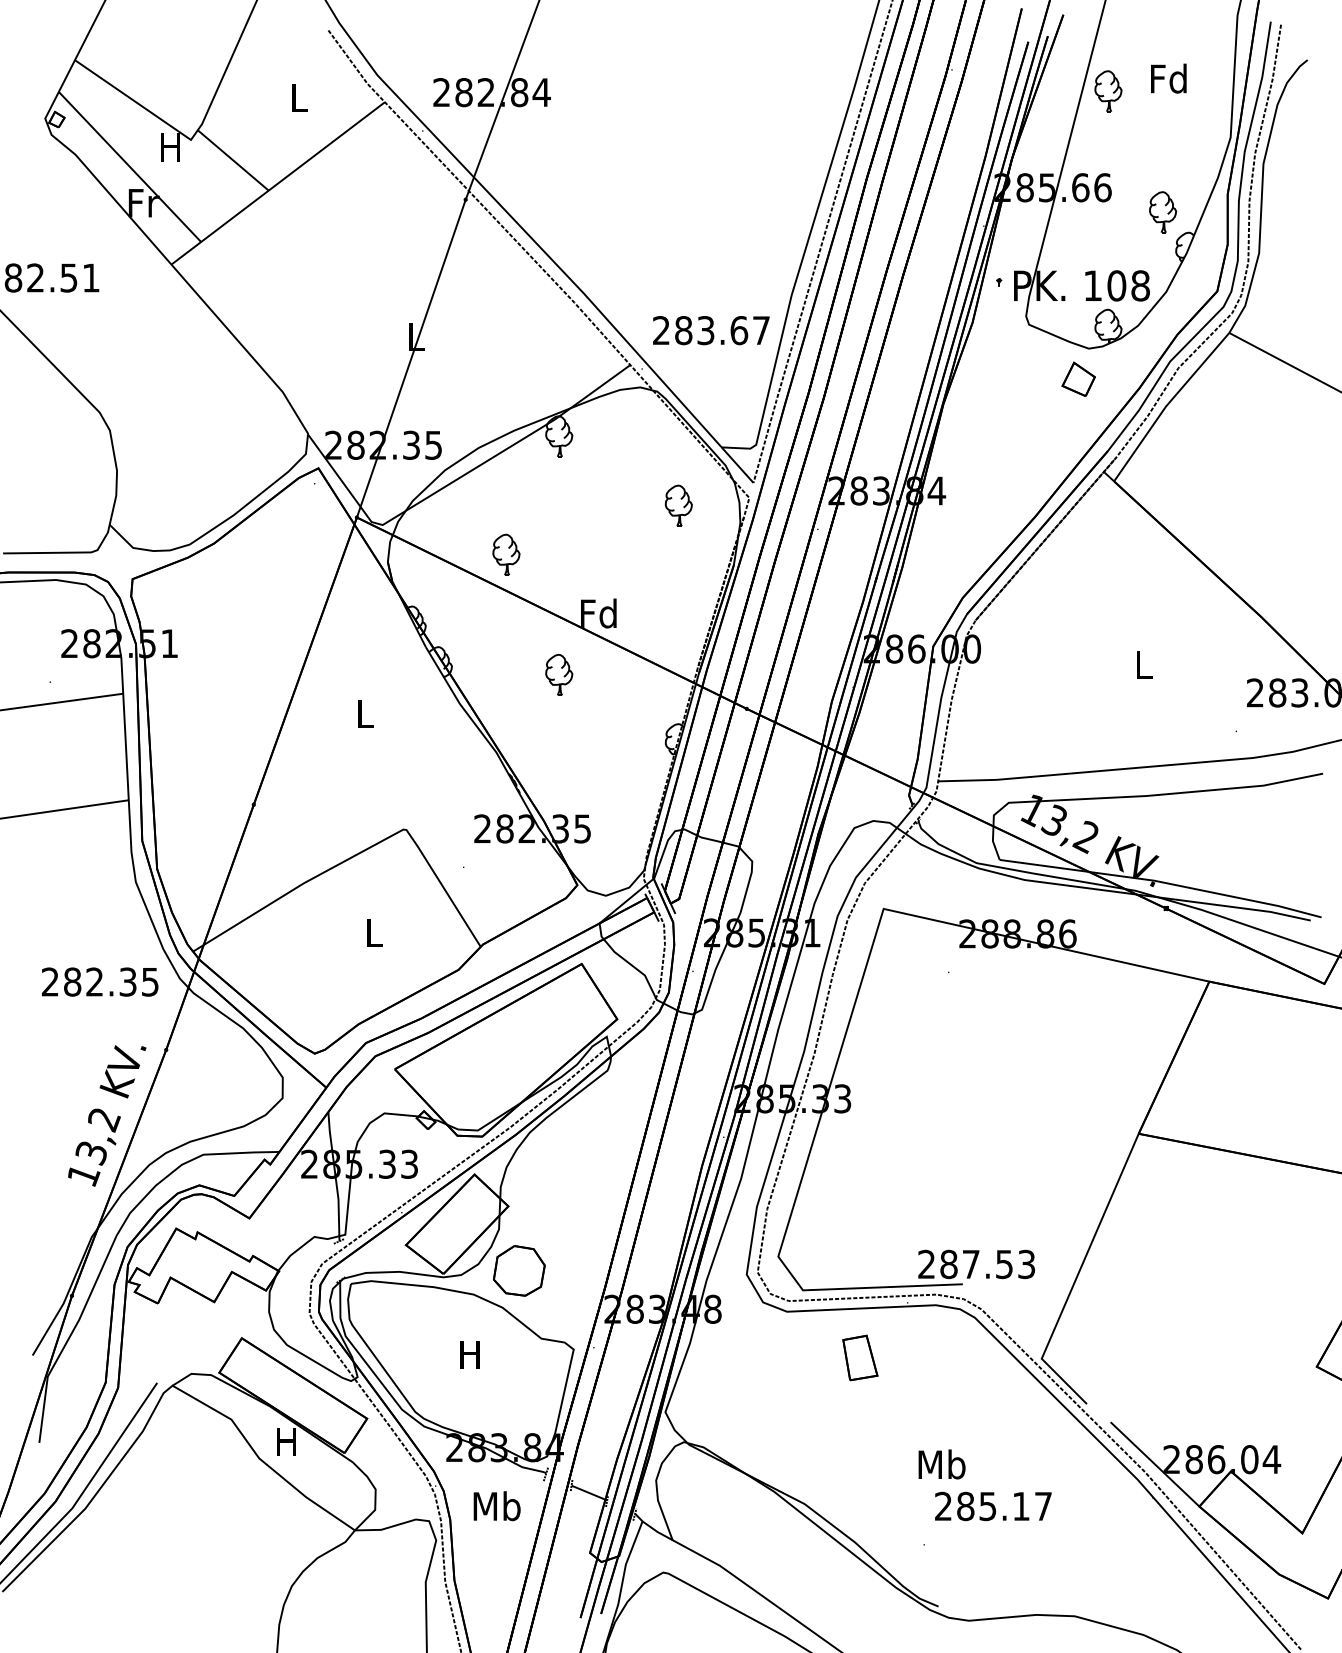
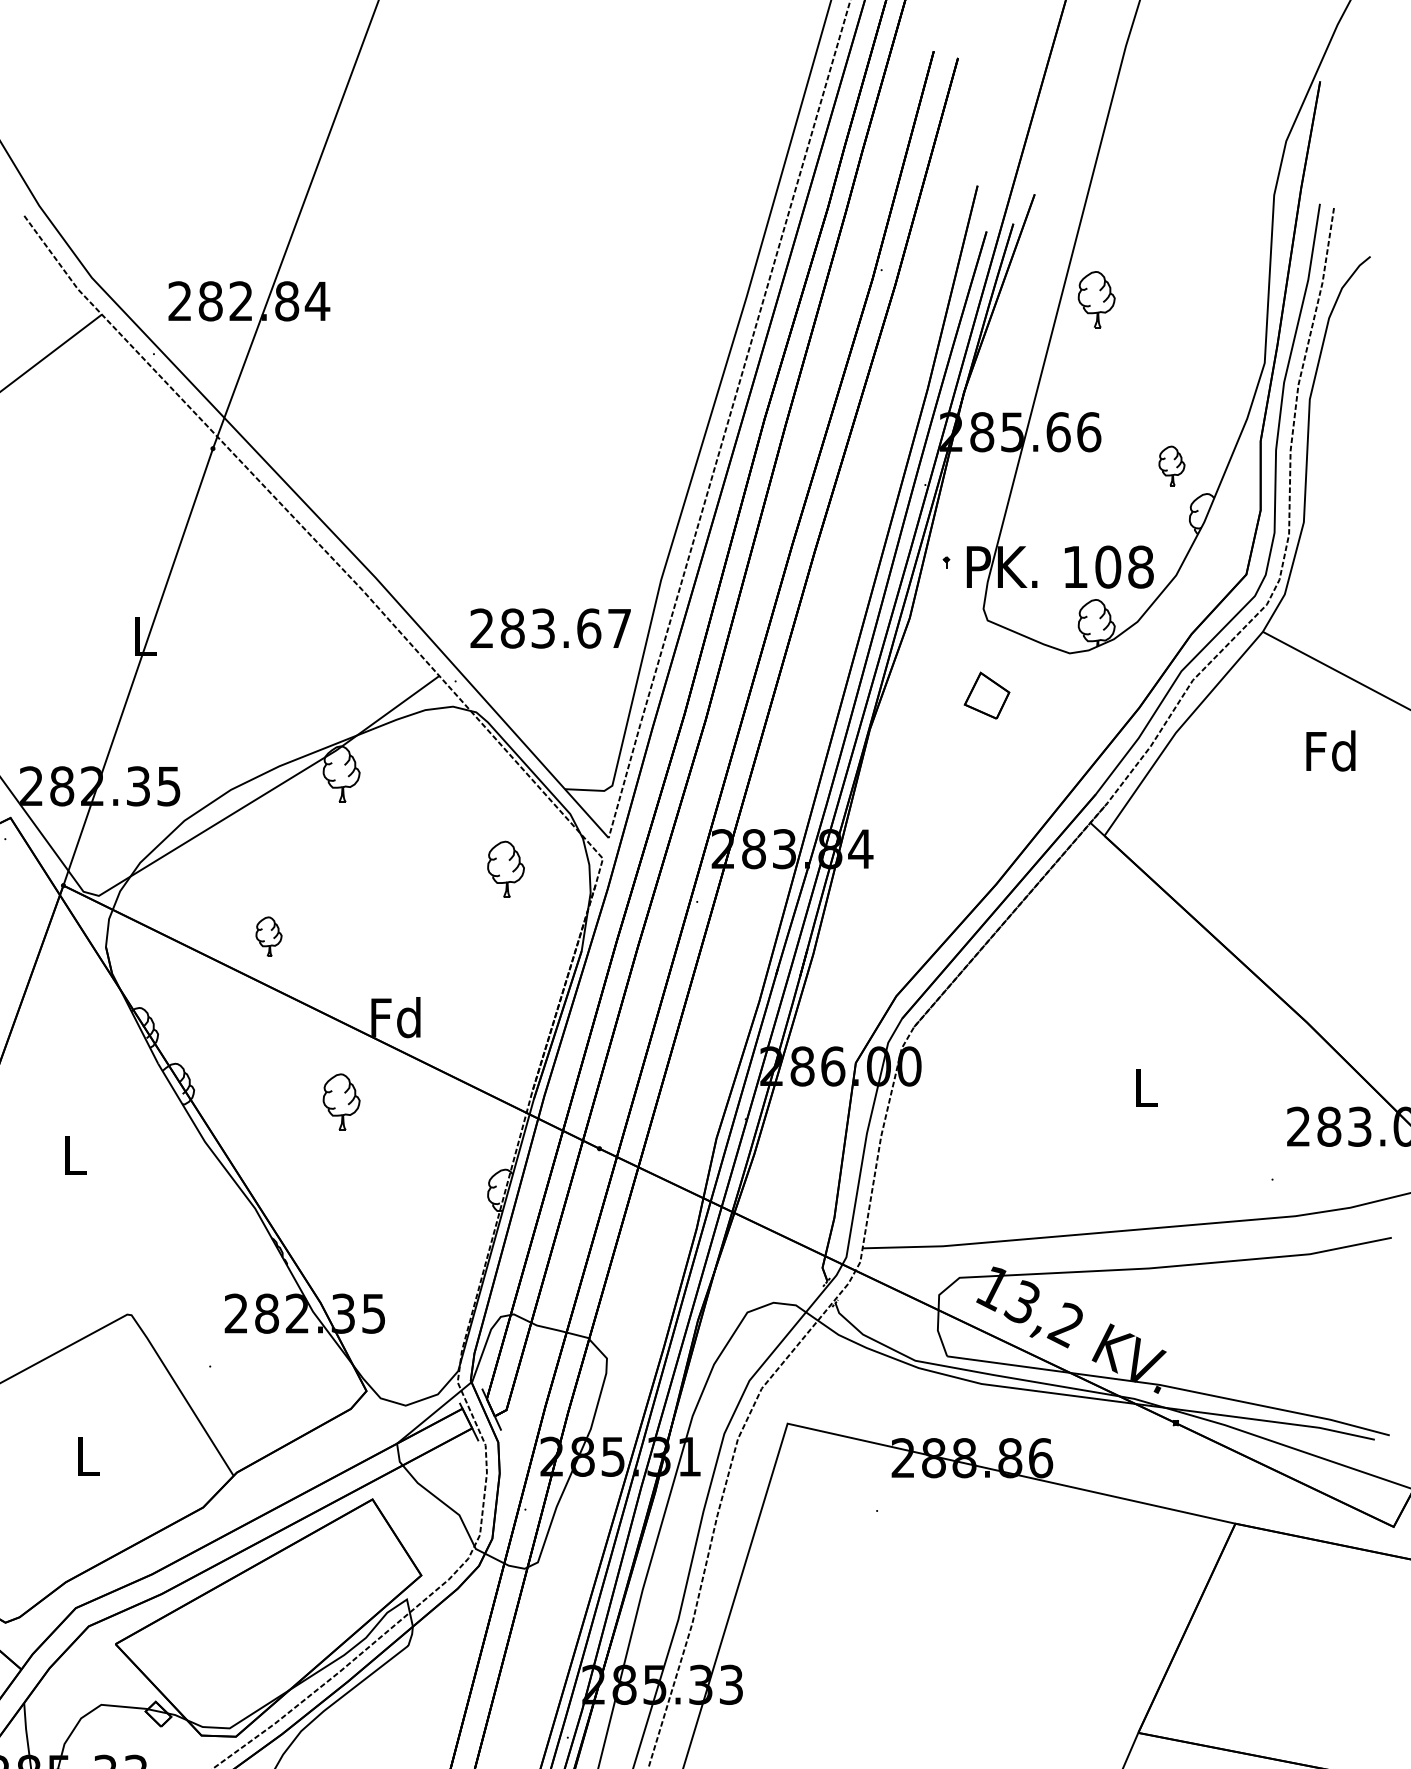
text: (1168, 78) -> (1330, 750), moved
part: (1163, 212) -> (1172, 466), size x0.7
part: (1078, 378) -> (986, 694), moved
part: (506, 554) -> (269, 936), size x0.7

